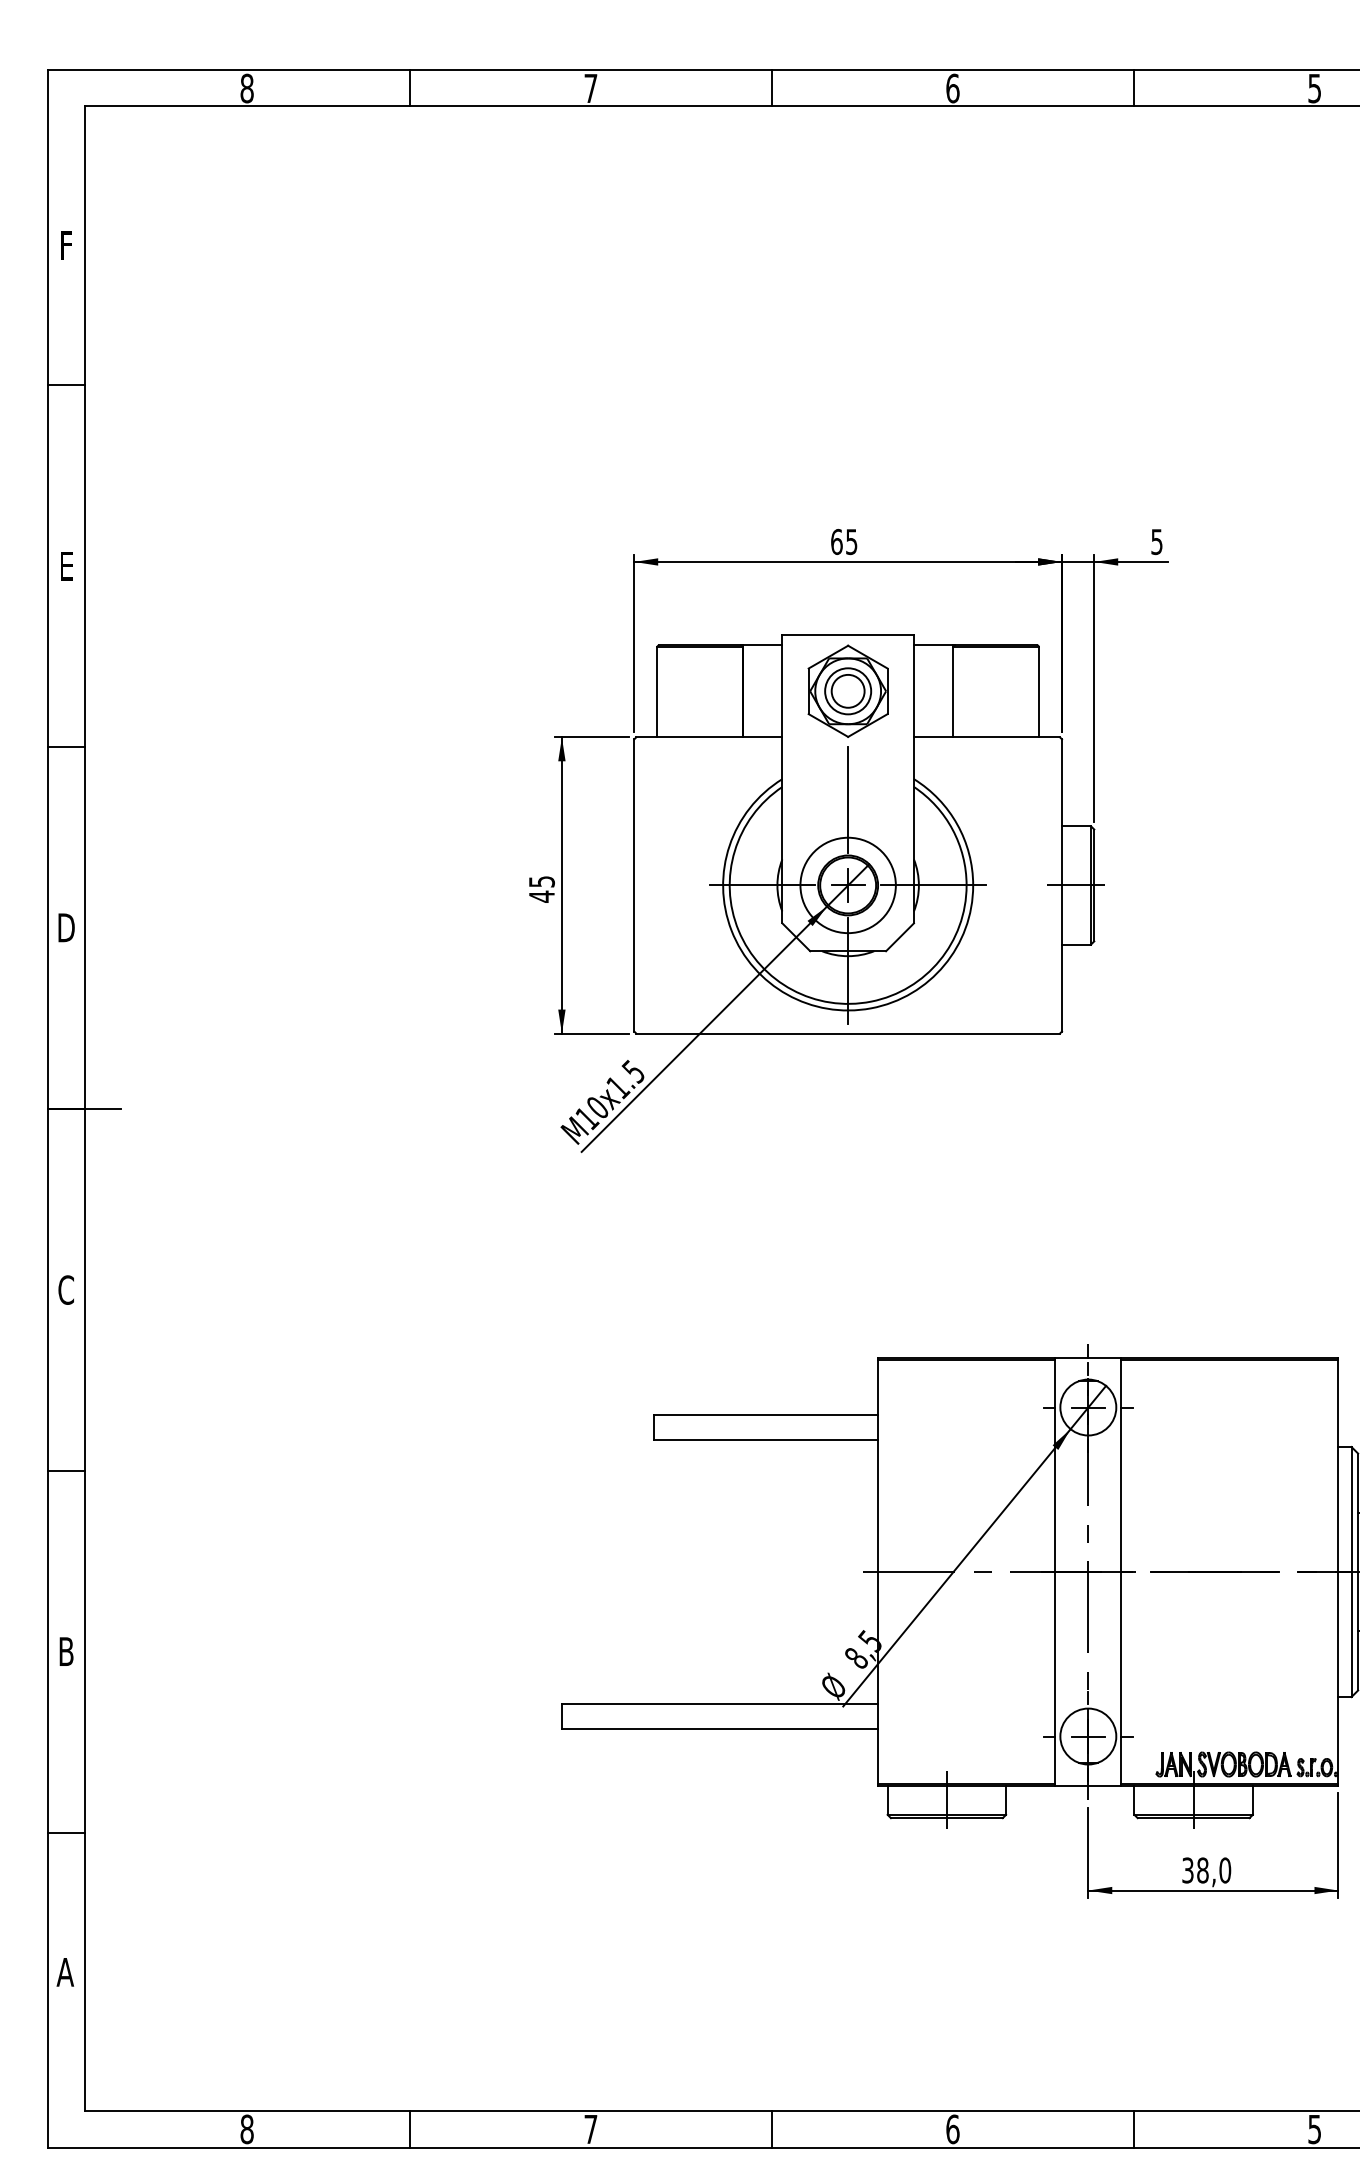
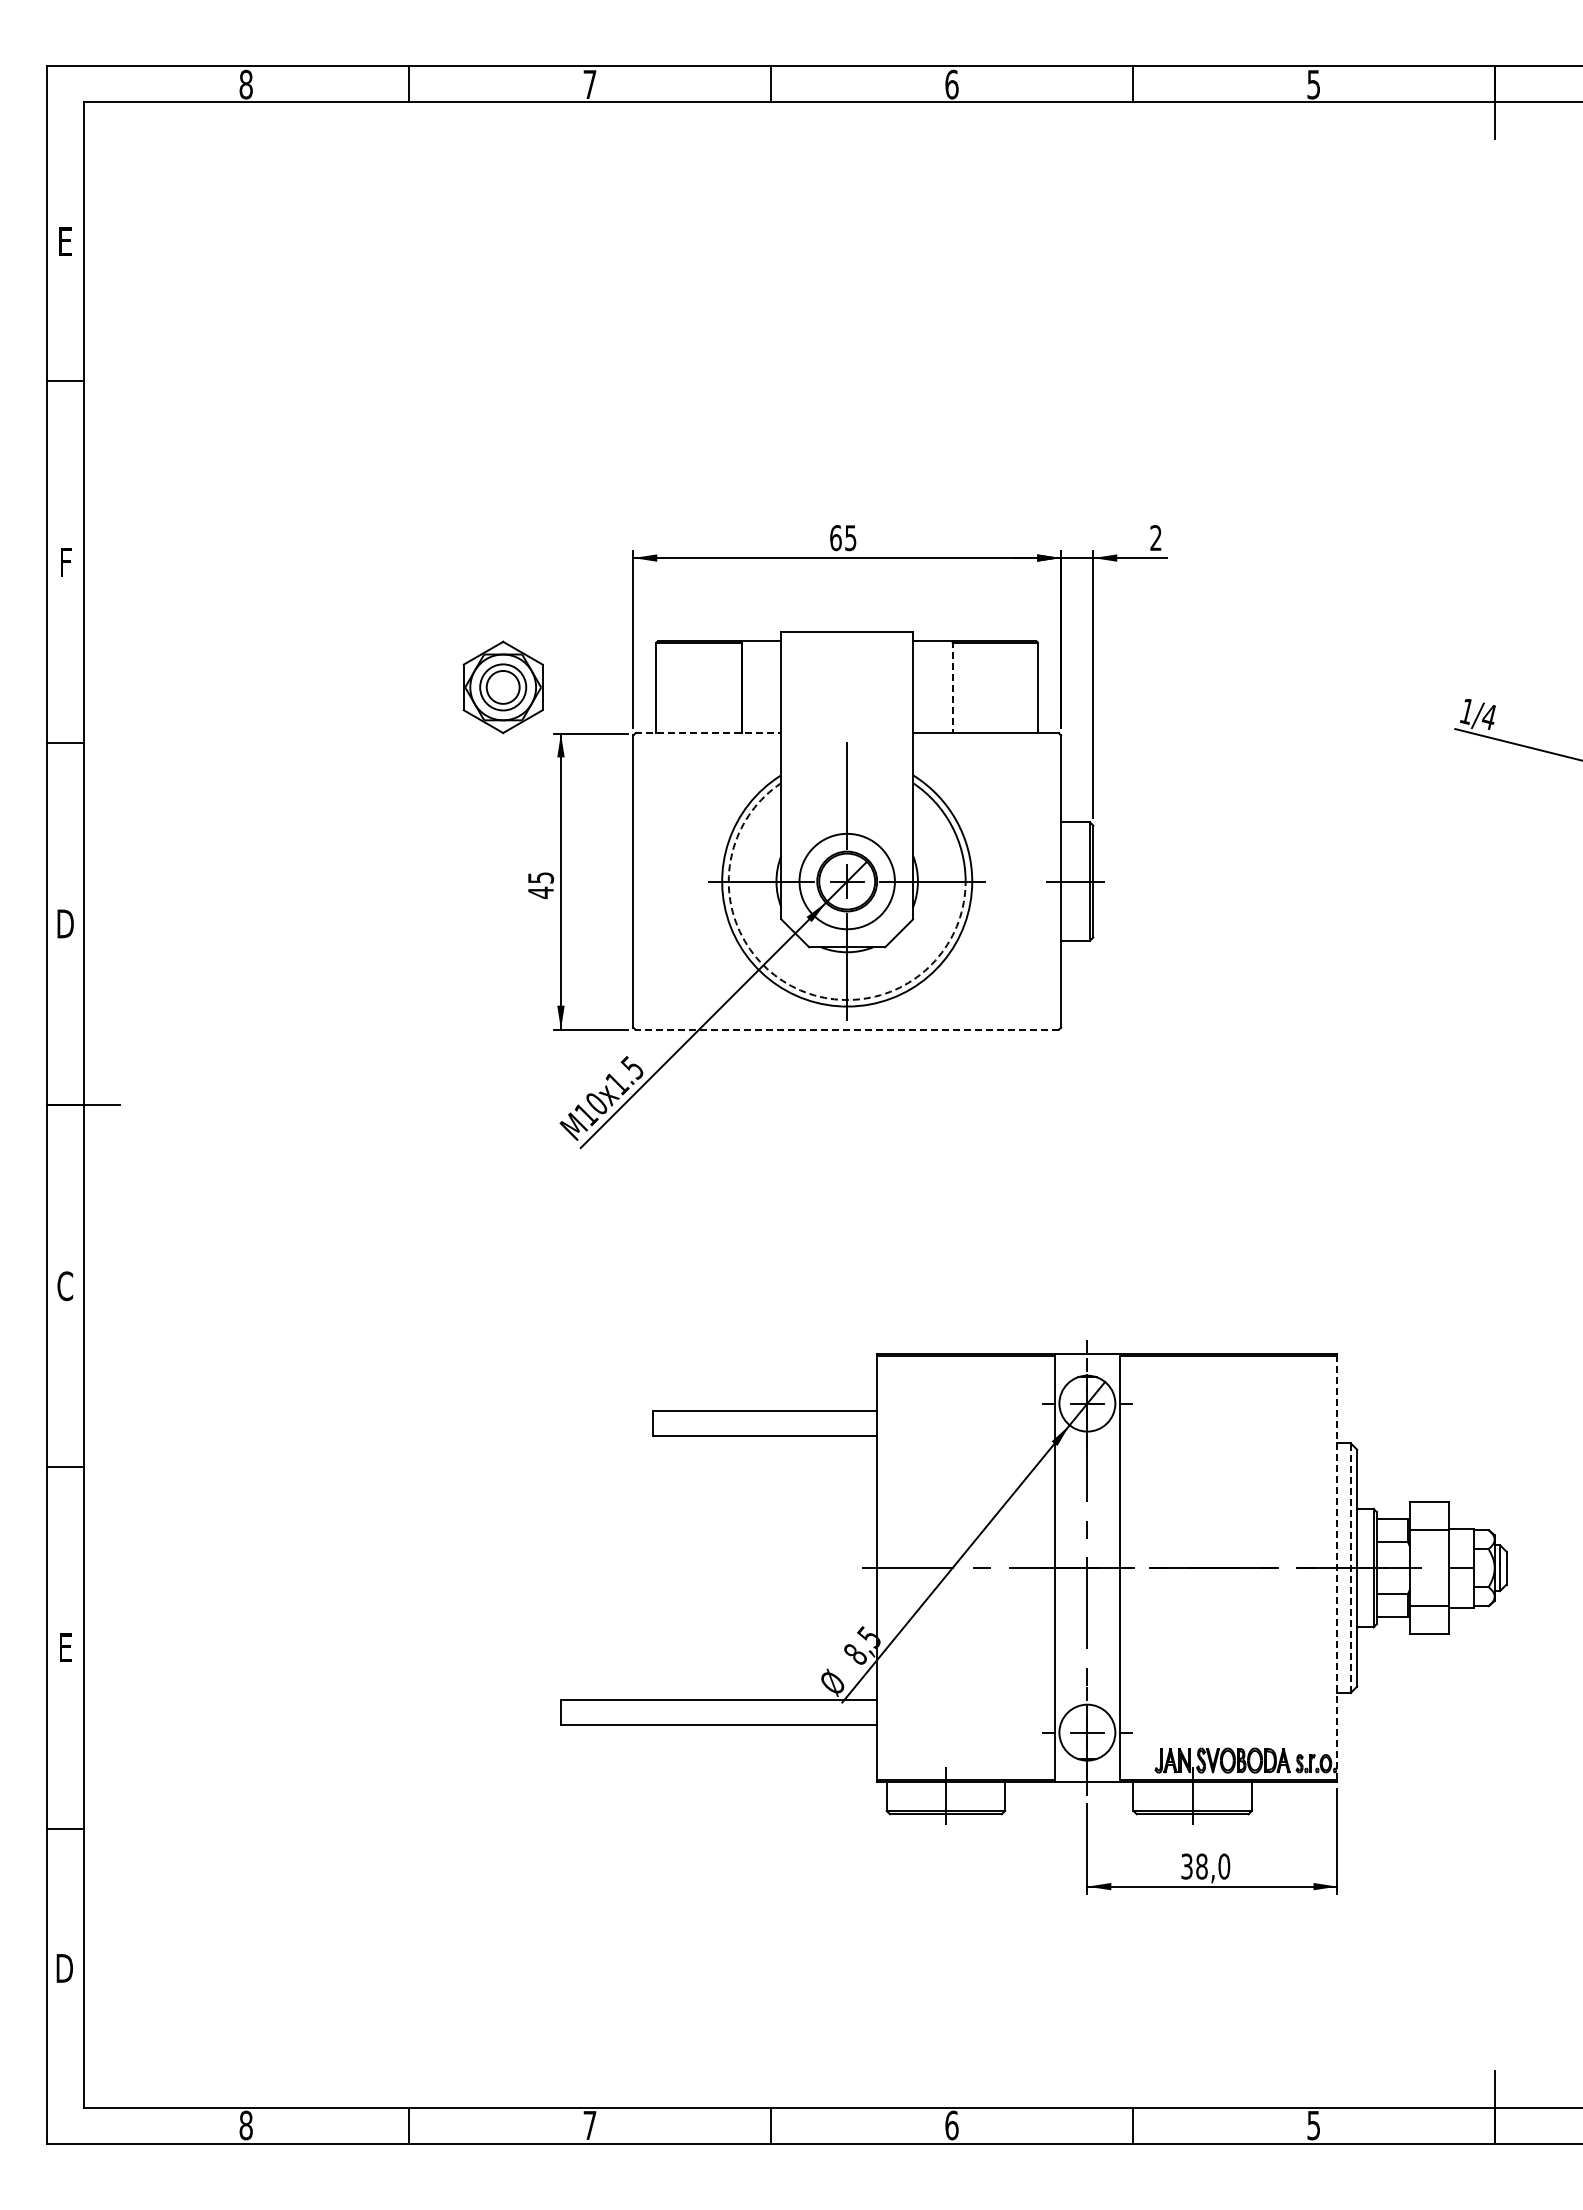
text: (66, 245) -> (65, 241), F -> E
text: (1156, 542) -> (1155, 538), 5 -> 2
text: (66, 566) -> (65, 562), E -> F
part: (847, 691) -> (502, 687), moved
line: (953, 691) -> (952, 687), solid -> dashed
line: (709, 737) -> (708, 733), solid -> dashed
arc: (792, 990) -> (791, 986), solid -> dashed
line: (848, 1033) -> (847, 1029), solid -> dashed
line: (1351, 1571) -> (1350, 1567), solid -> dashed
line: (1338, 1572) -> (1337, 1568), solid -> dashed
text: (66, 1651) -> (65, 1647), B -> E
text: (65, 1972) -> (64, 1968), A -> D

